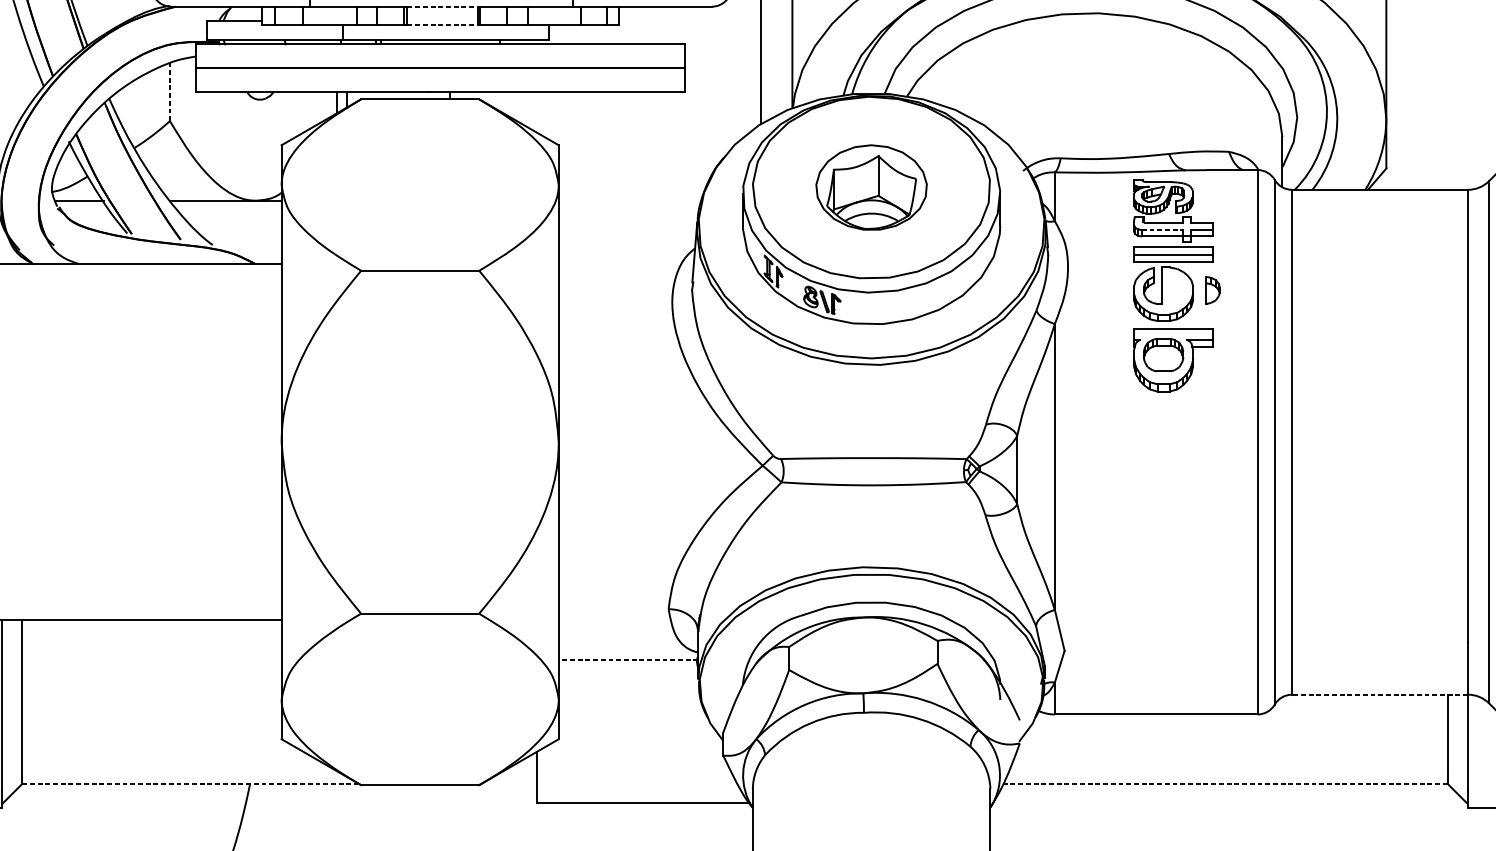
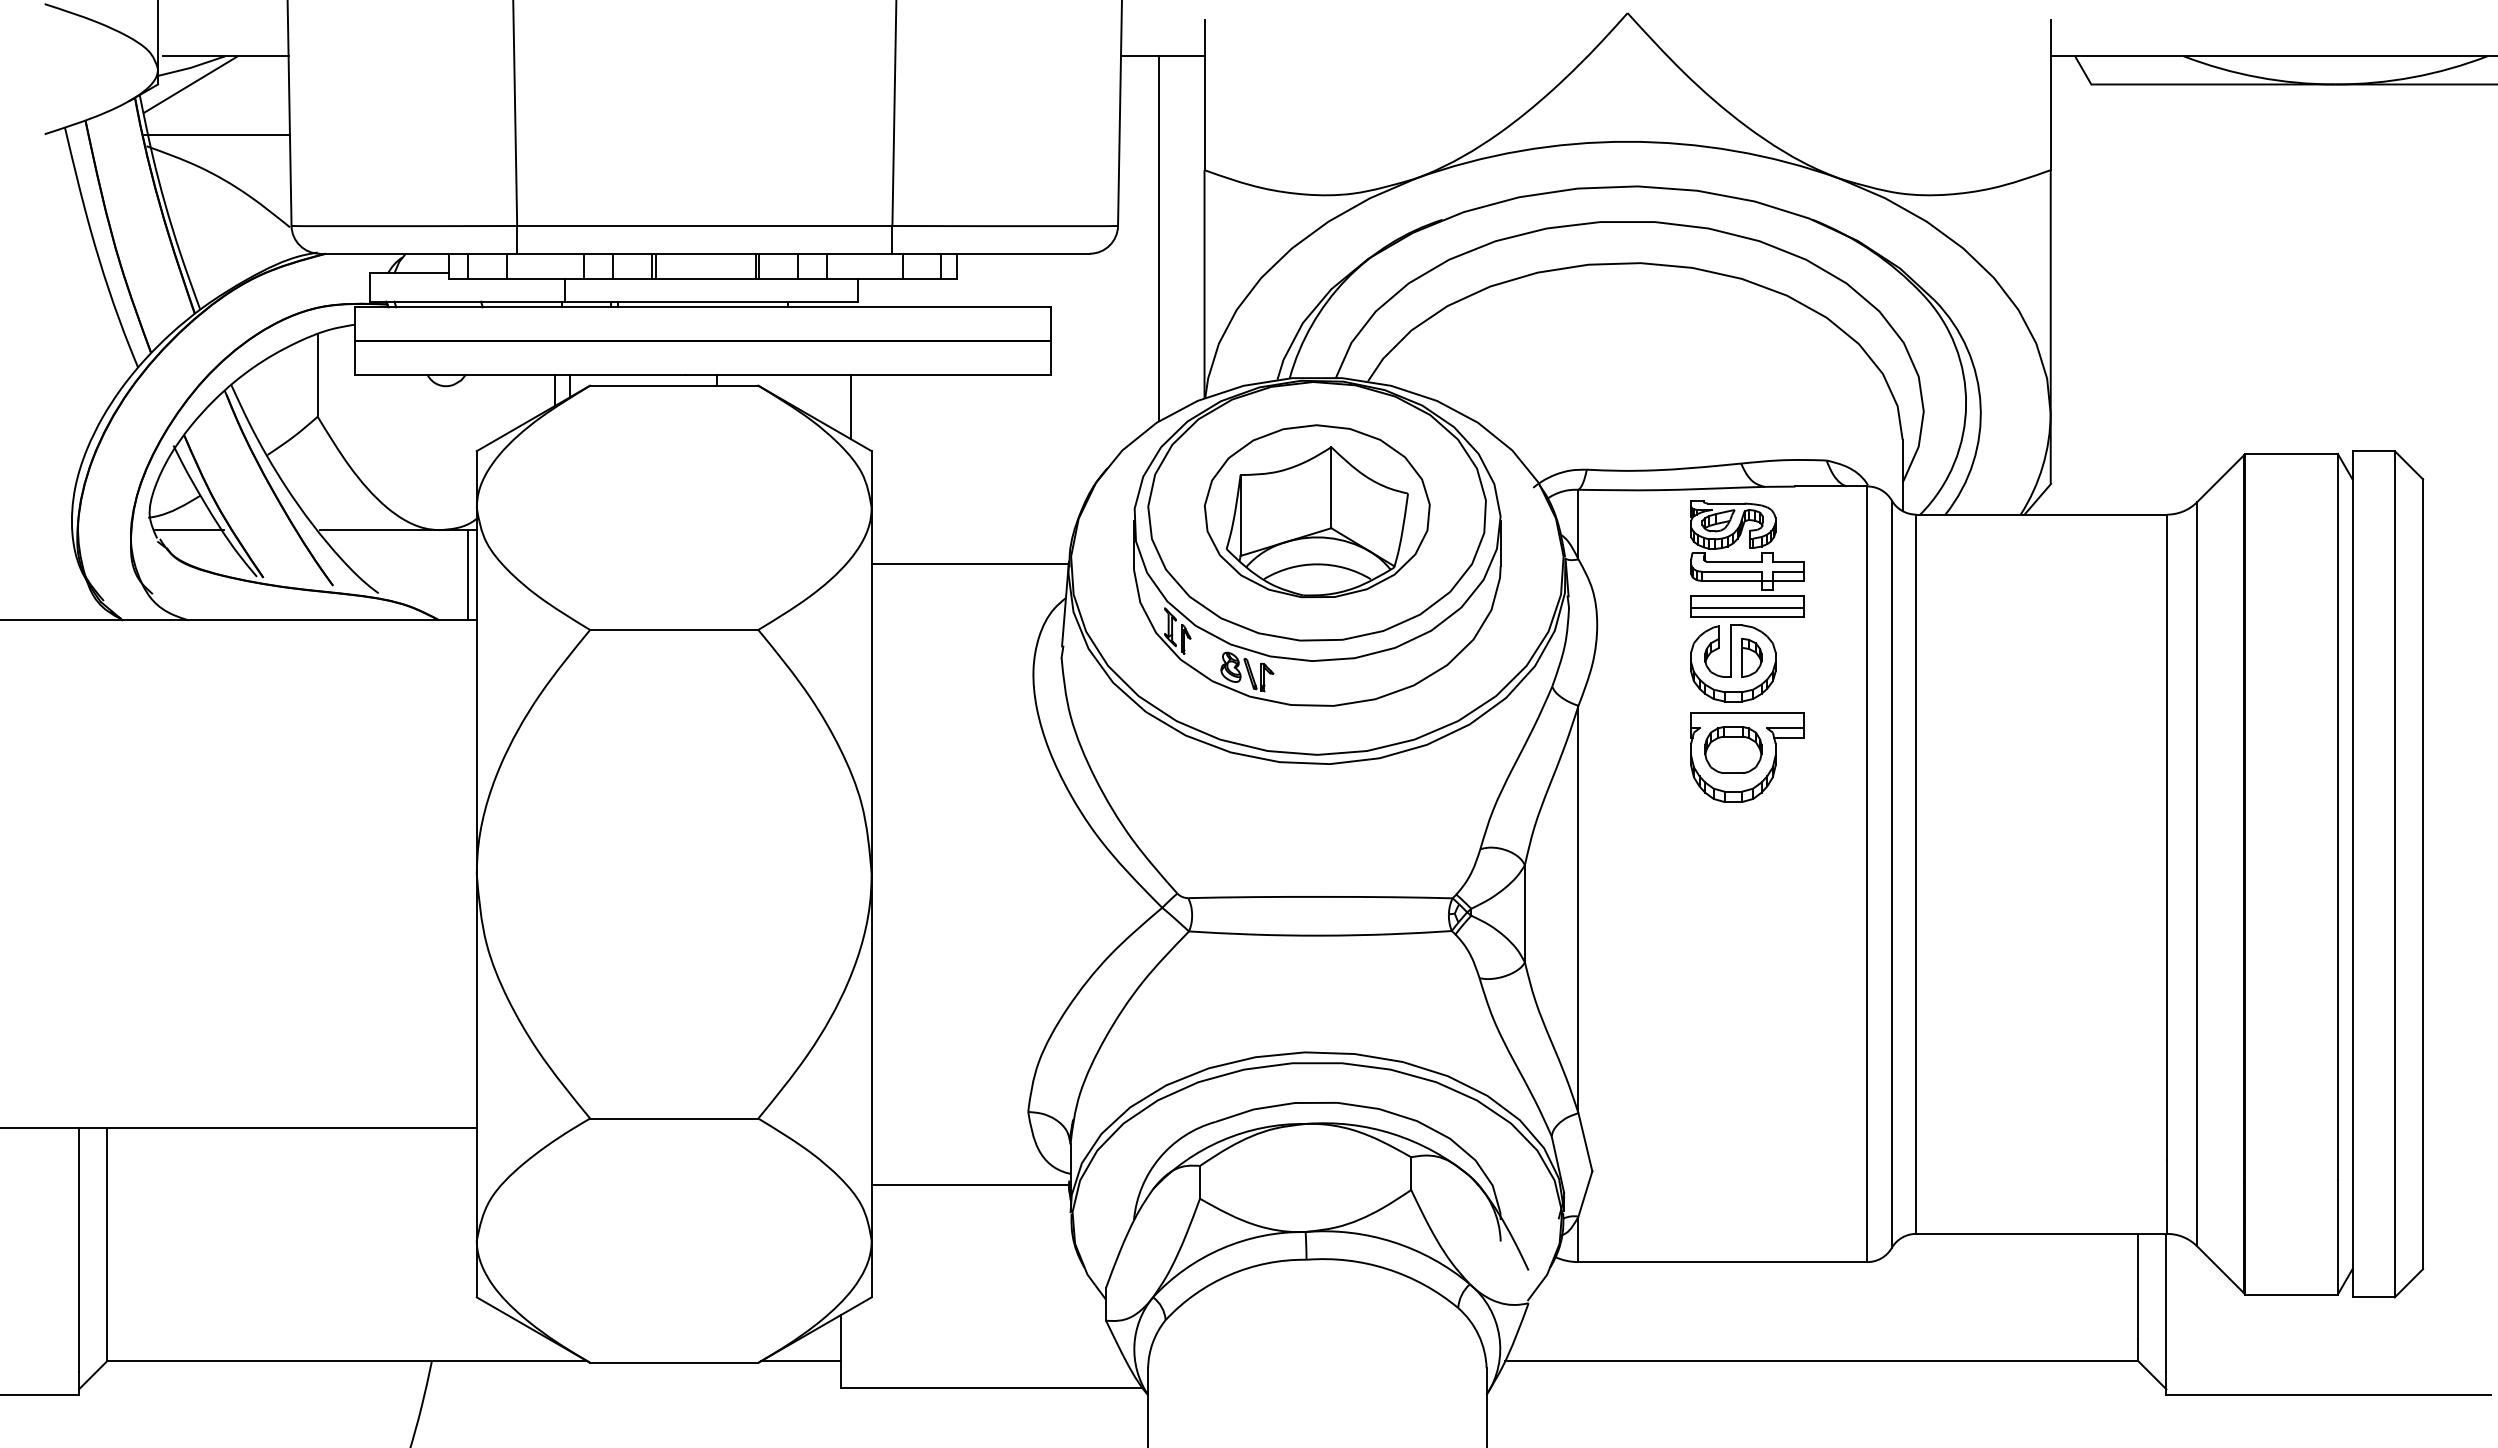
line: (442, 6) -> (706, 253), dashed -> solid
line: (442, 24) -> (706, 279), dashed -> solid
line: (169, 92) -> (317, 375), dashed -> solid
line: (543, 113) -> (850, 406), added
part: (871, 187) -> (1317, 511), size x1.43
line: (627, 224) -> (969, 563), added
line: (1162, 229) -> (1731, 571), dashed -> solid
line: (275, 232) -> (468, 575), added
part: (1212, 290) -> (1751, 657), moved
line: (628, 660) -> (970, 1184), dashed -> solid
line: (1379, 694) -> (2041, 1233), dashed -> solid
line: (190, 784) -> (347, 1361), dashed -> solid
line: (508, 784) -> (800, 1361), added
line: (1225, 784) -> (1821, 1361), dashed -> solid

